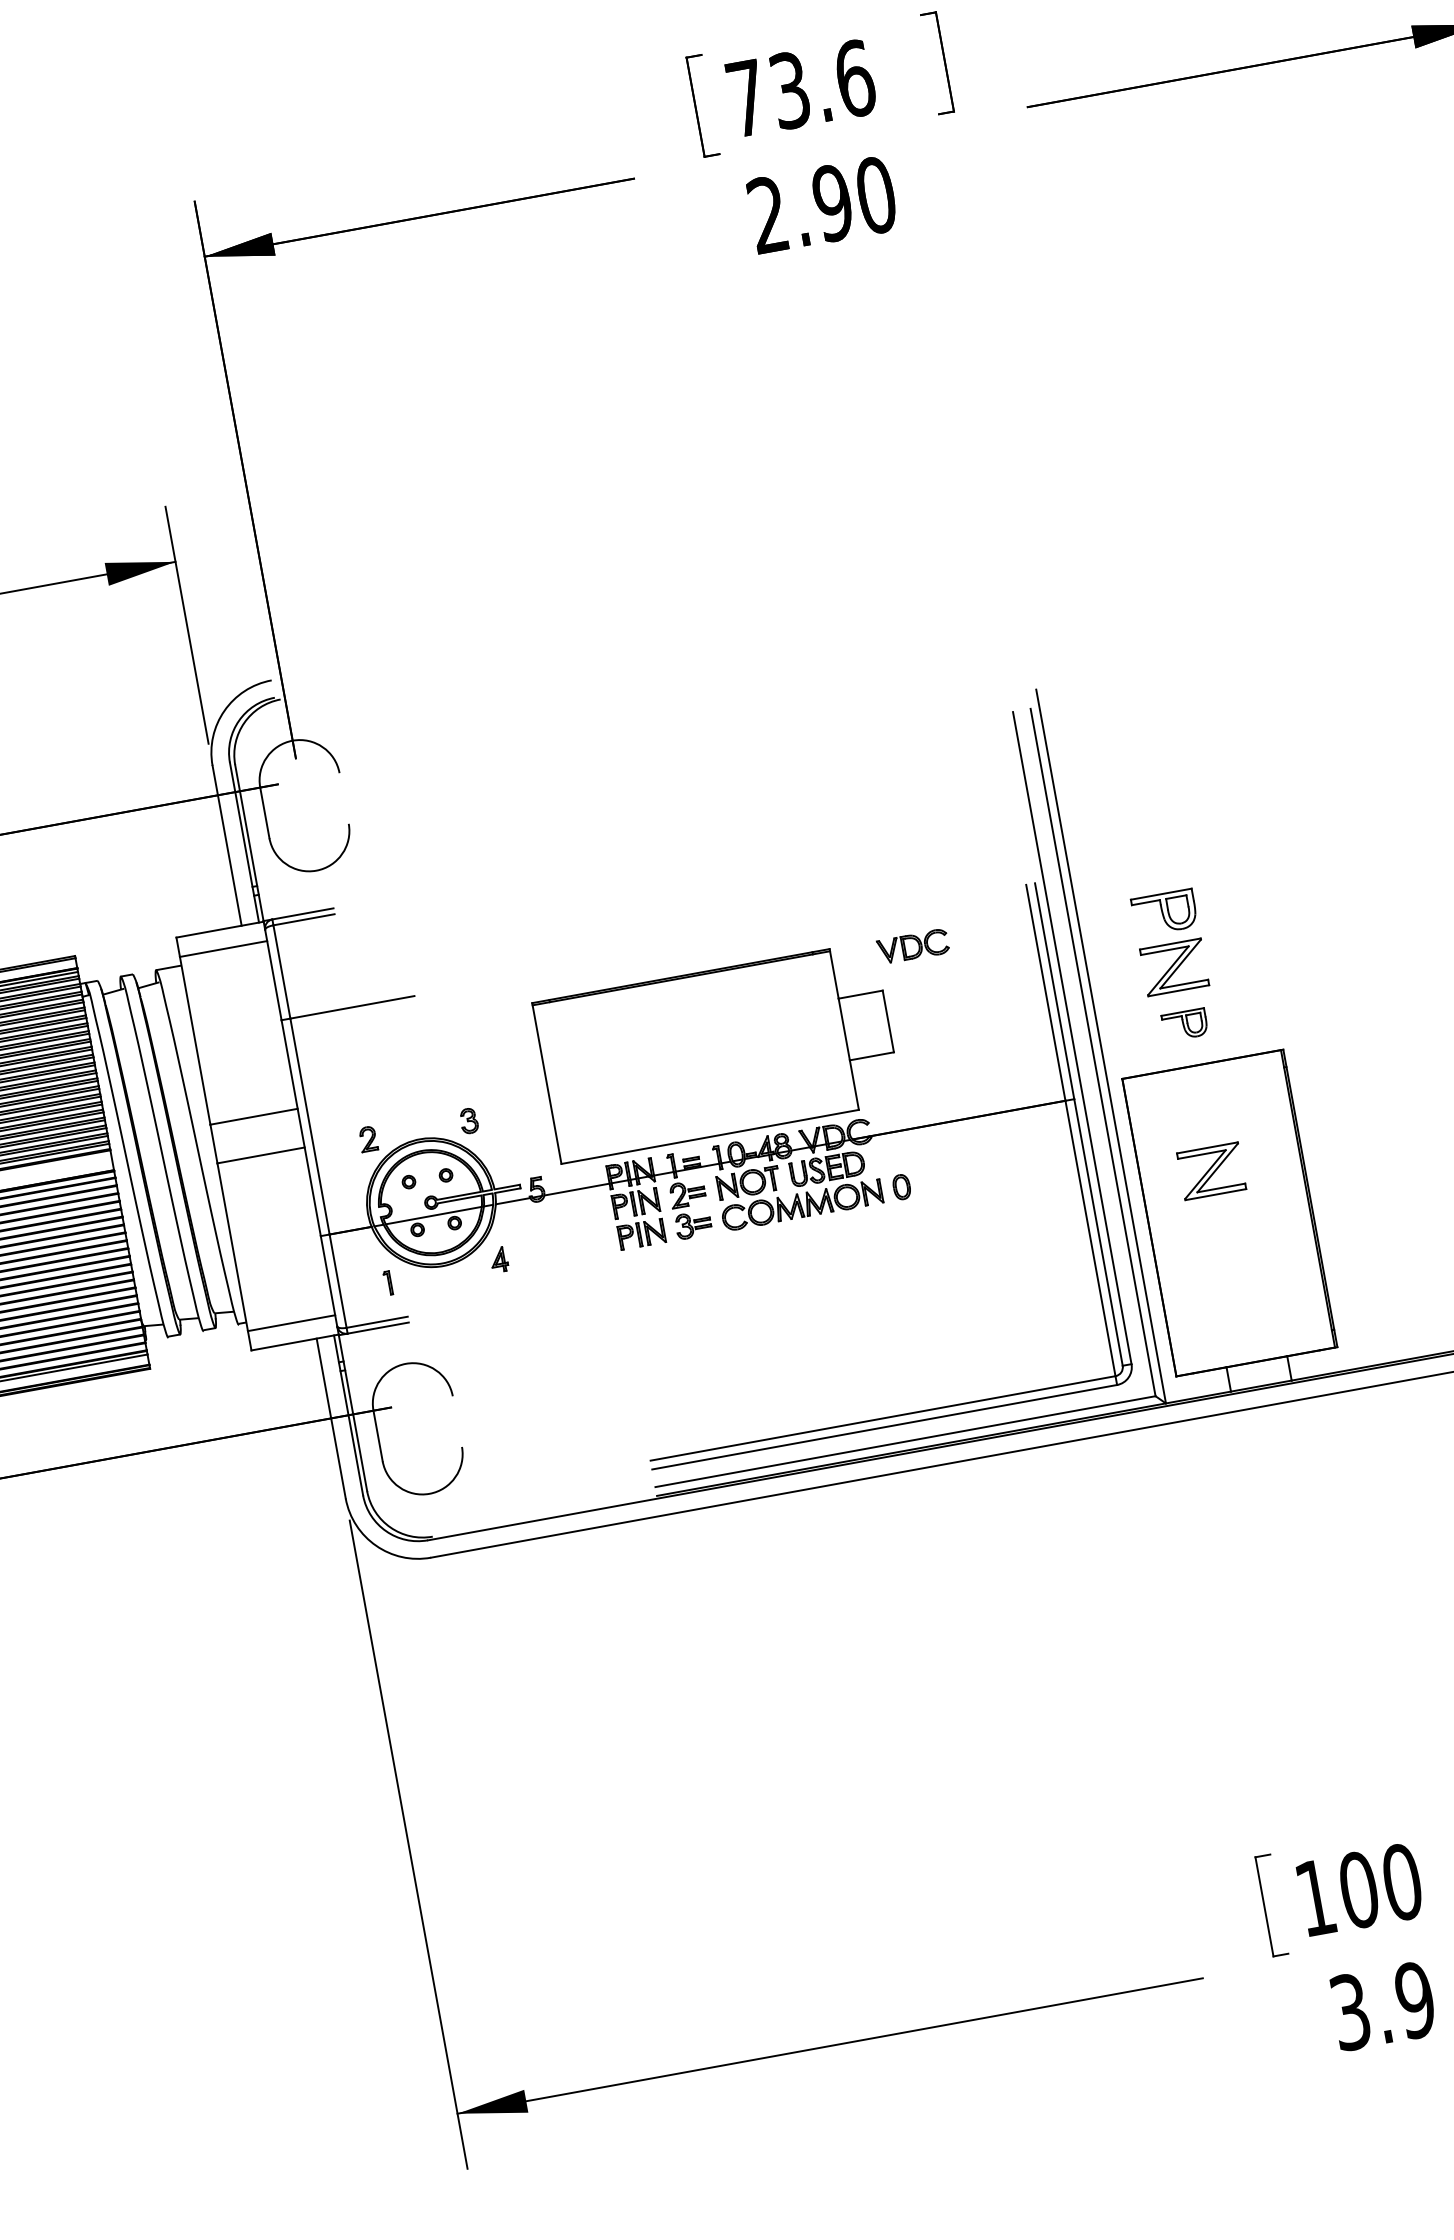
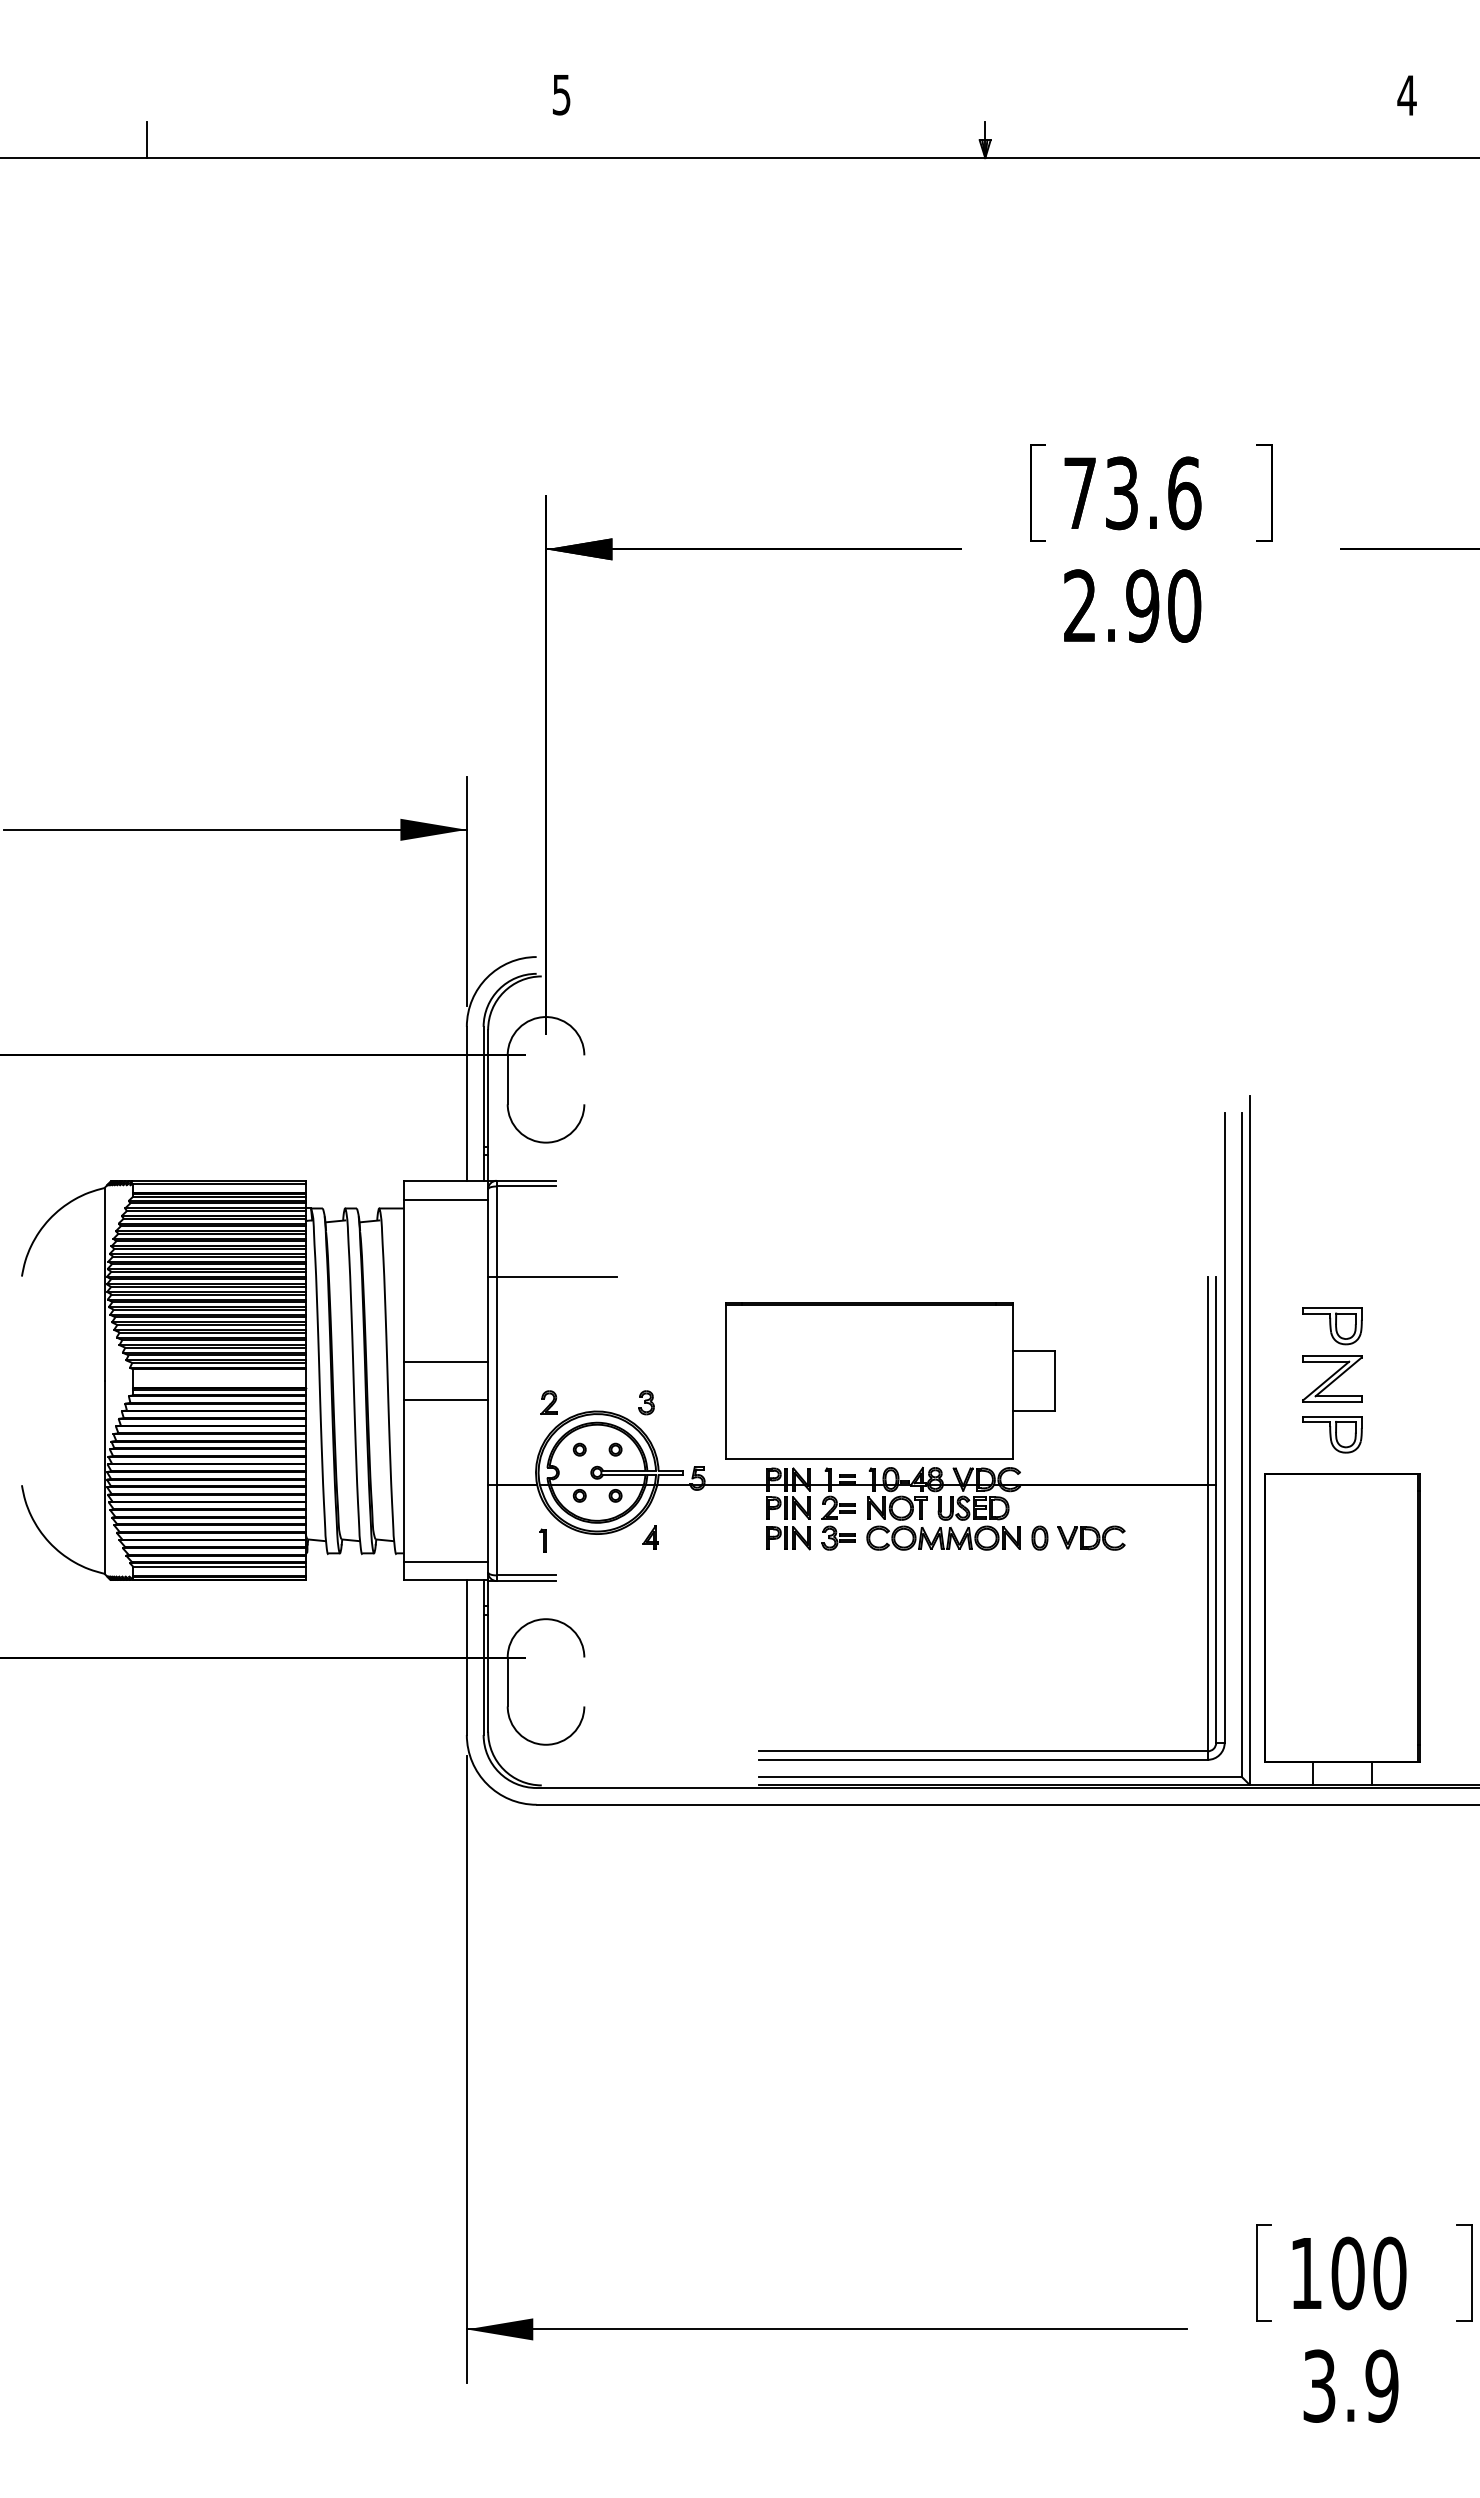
part: (913, 945) -> (1091, 1537), moved
part: (1185, 1024) -> (1332, 1434), size x1.43
part: (1211, 1170) -> (1332, 1575), removed

